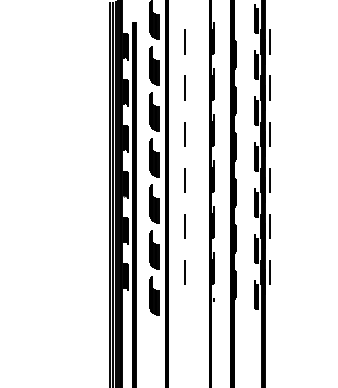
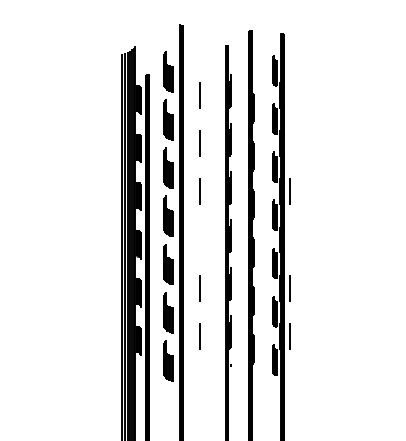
line: (270, 41) -> (289, 94), removed
line: (270, 88) -> (289, 143), removed
line: (184, 179) -> (199, 239), removed
line: (270, 179) -> (289, 239), removed

